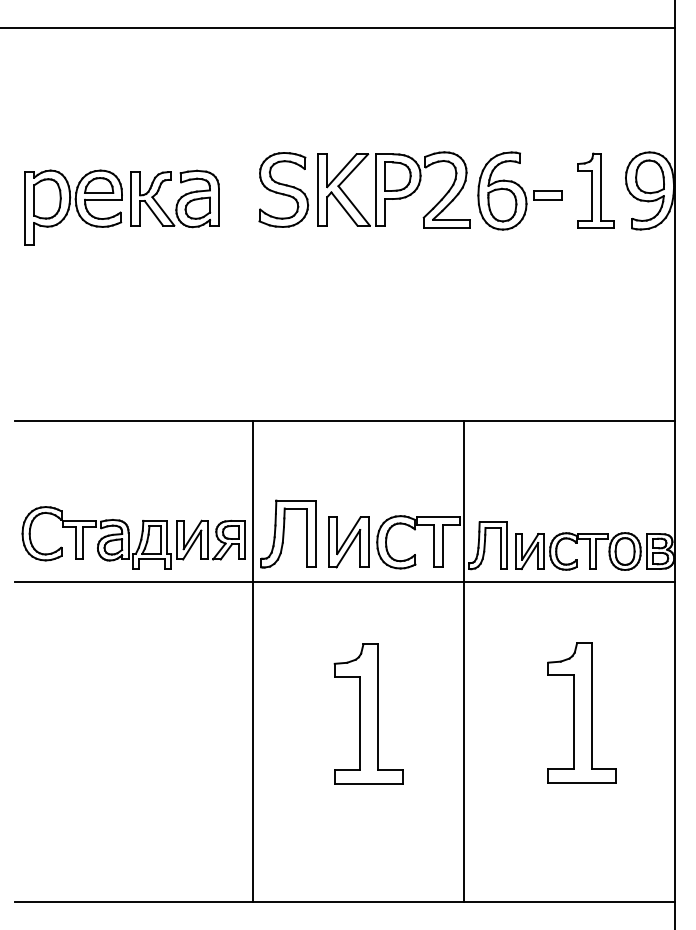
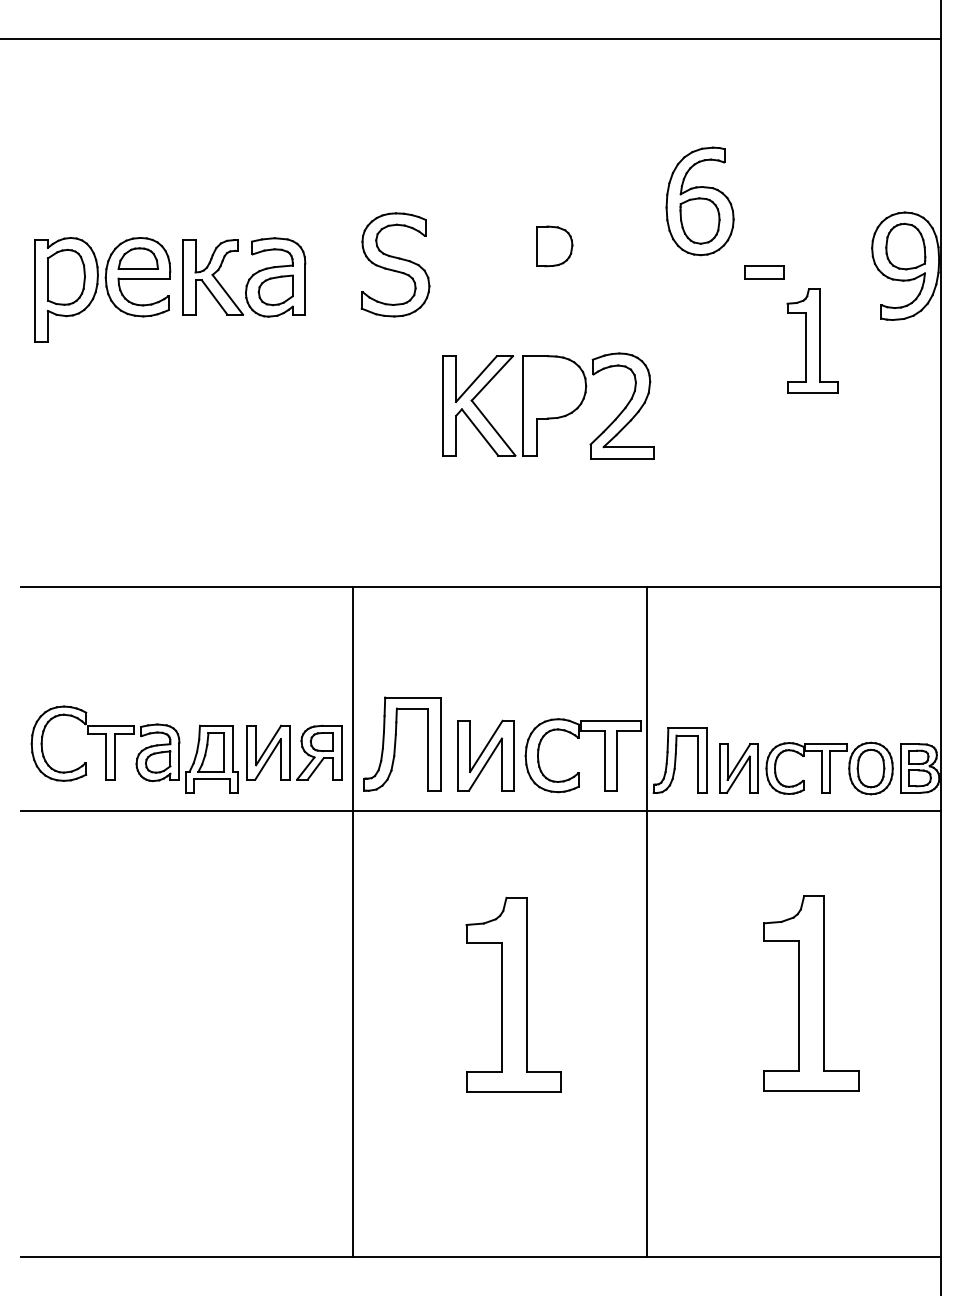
part: (393, 189) -> (548, 405), moved
part: (596, 190) -> (812, 340), moved
part: (501, 191) -> (699, 201), moved

